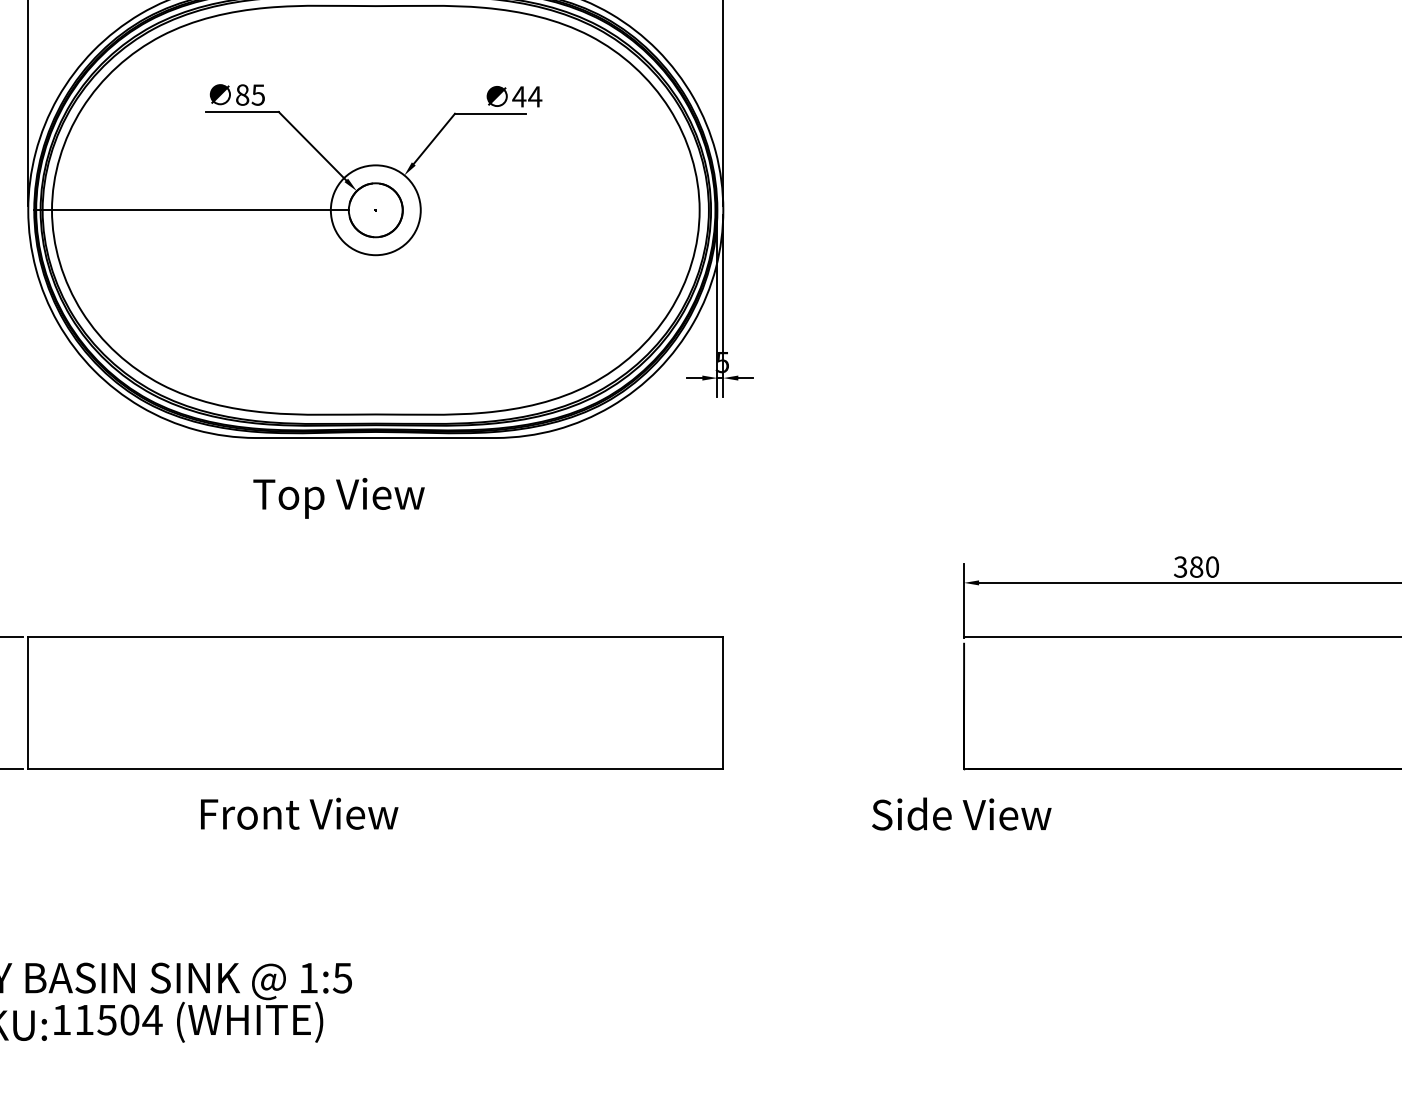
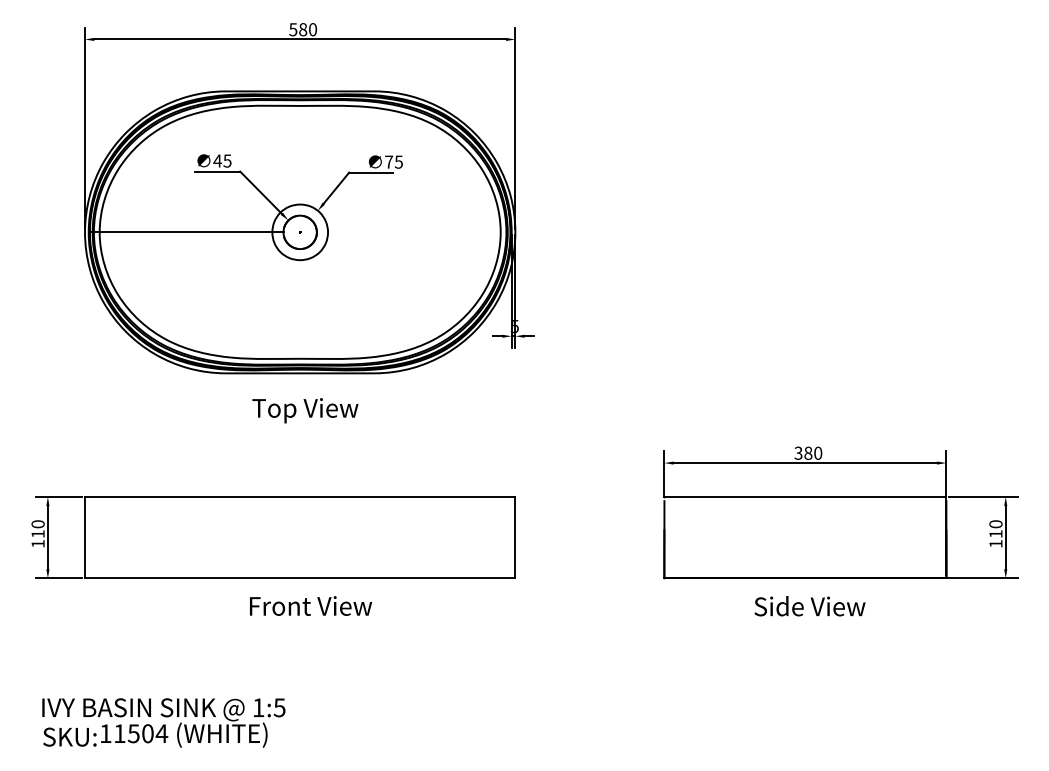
text: (242, 94) -> (217, 160), 85 -> 45
text: (526, 95) -> (393, 161), 44 -> 75
text: (339, 497) -> (305, 410), moved
text: (300, 812) -> (311, 605), moved
text: (960, 814) -> (809, 606), moved

